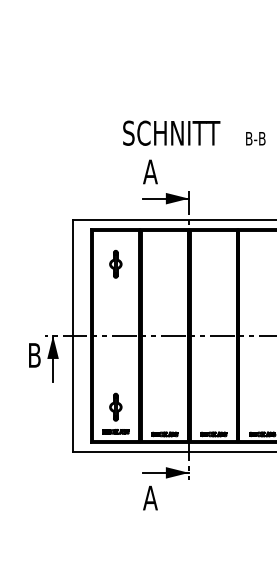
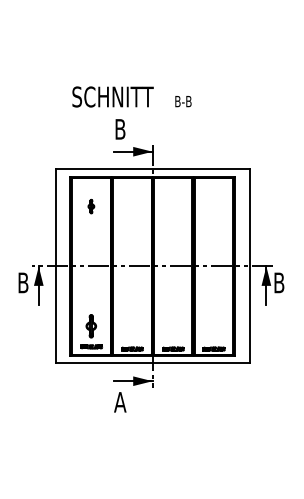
text: (193, 132) -> (131, 96), moved
text: (150, 172) -> (120, 129), A -> B
part: (116, 264) -> (91, 206), size x0.6

